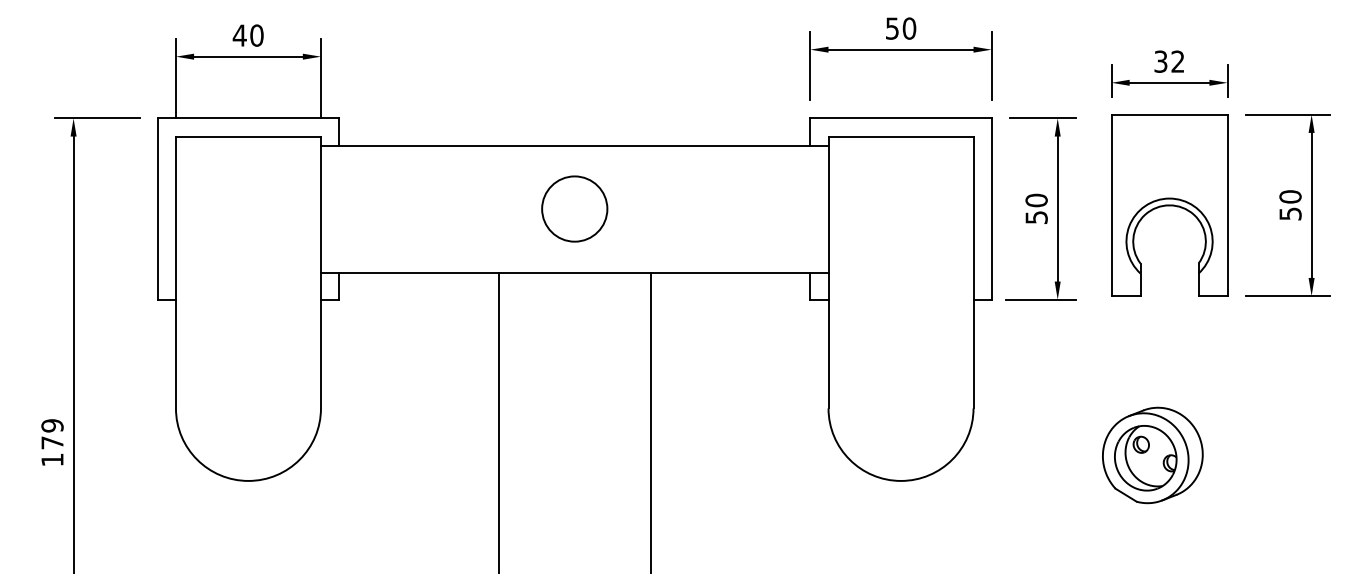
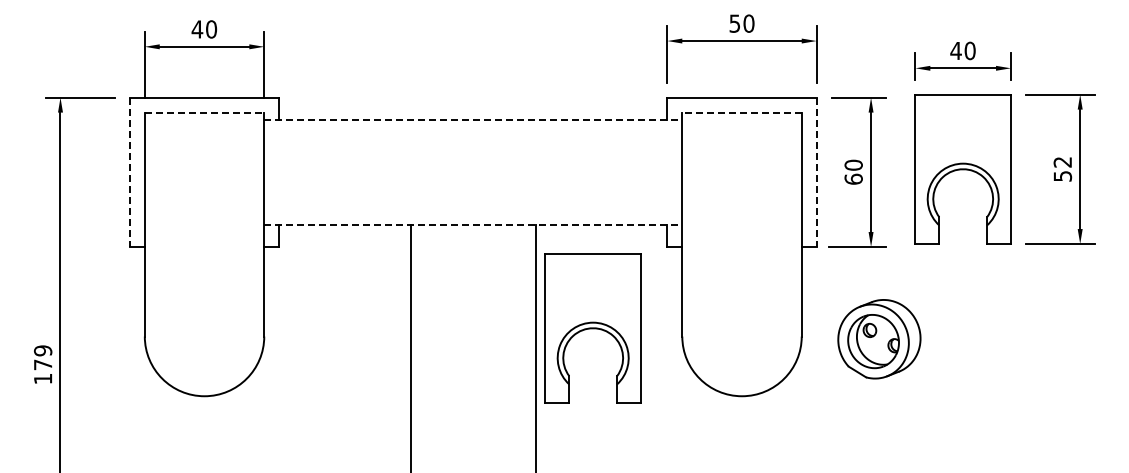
text: (1168, 61) -> (962, 50), 32 -> 40
line: (248, 136) -> (204, 112), solid -> dashed
line: (901, 136) -> (742, 112), solid -> dashed
line: (575, 146) -> (473, 120), solid -> dashed
text: (1290, 195) -> (1062, 161), 50 -> 52
line: (157, 209) -> (129, 172), solid -> dashed
circle: (573, 209) -> (472, 172), removed
line: (991, 209) -> (816, 172), solid -> dashed
text: (1036, 216) -> (853, 178), 50 -> 60
line: (575, 272) -> (473, 224), solid -> dashed
part: (719, 398) -> (592, 328), added
part: (1152, 455) -> (879, 339), moved

